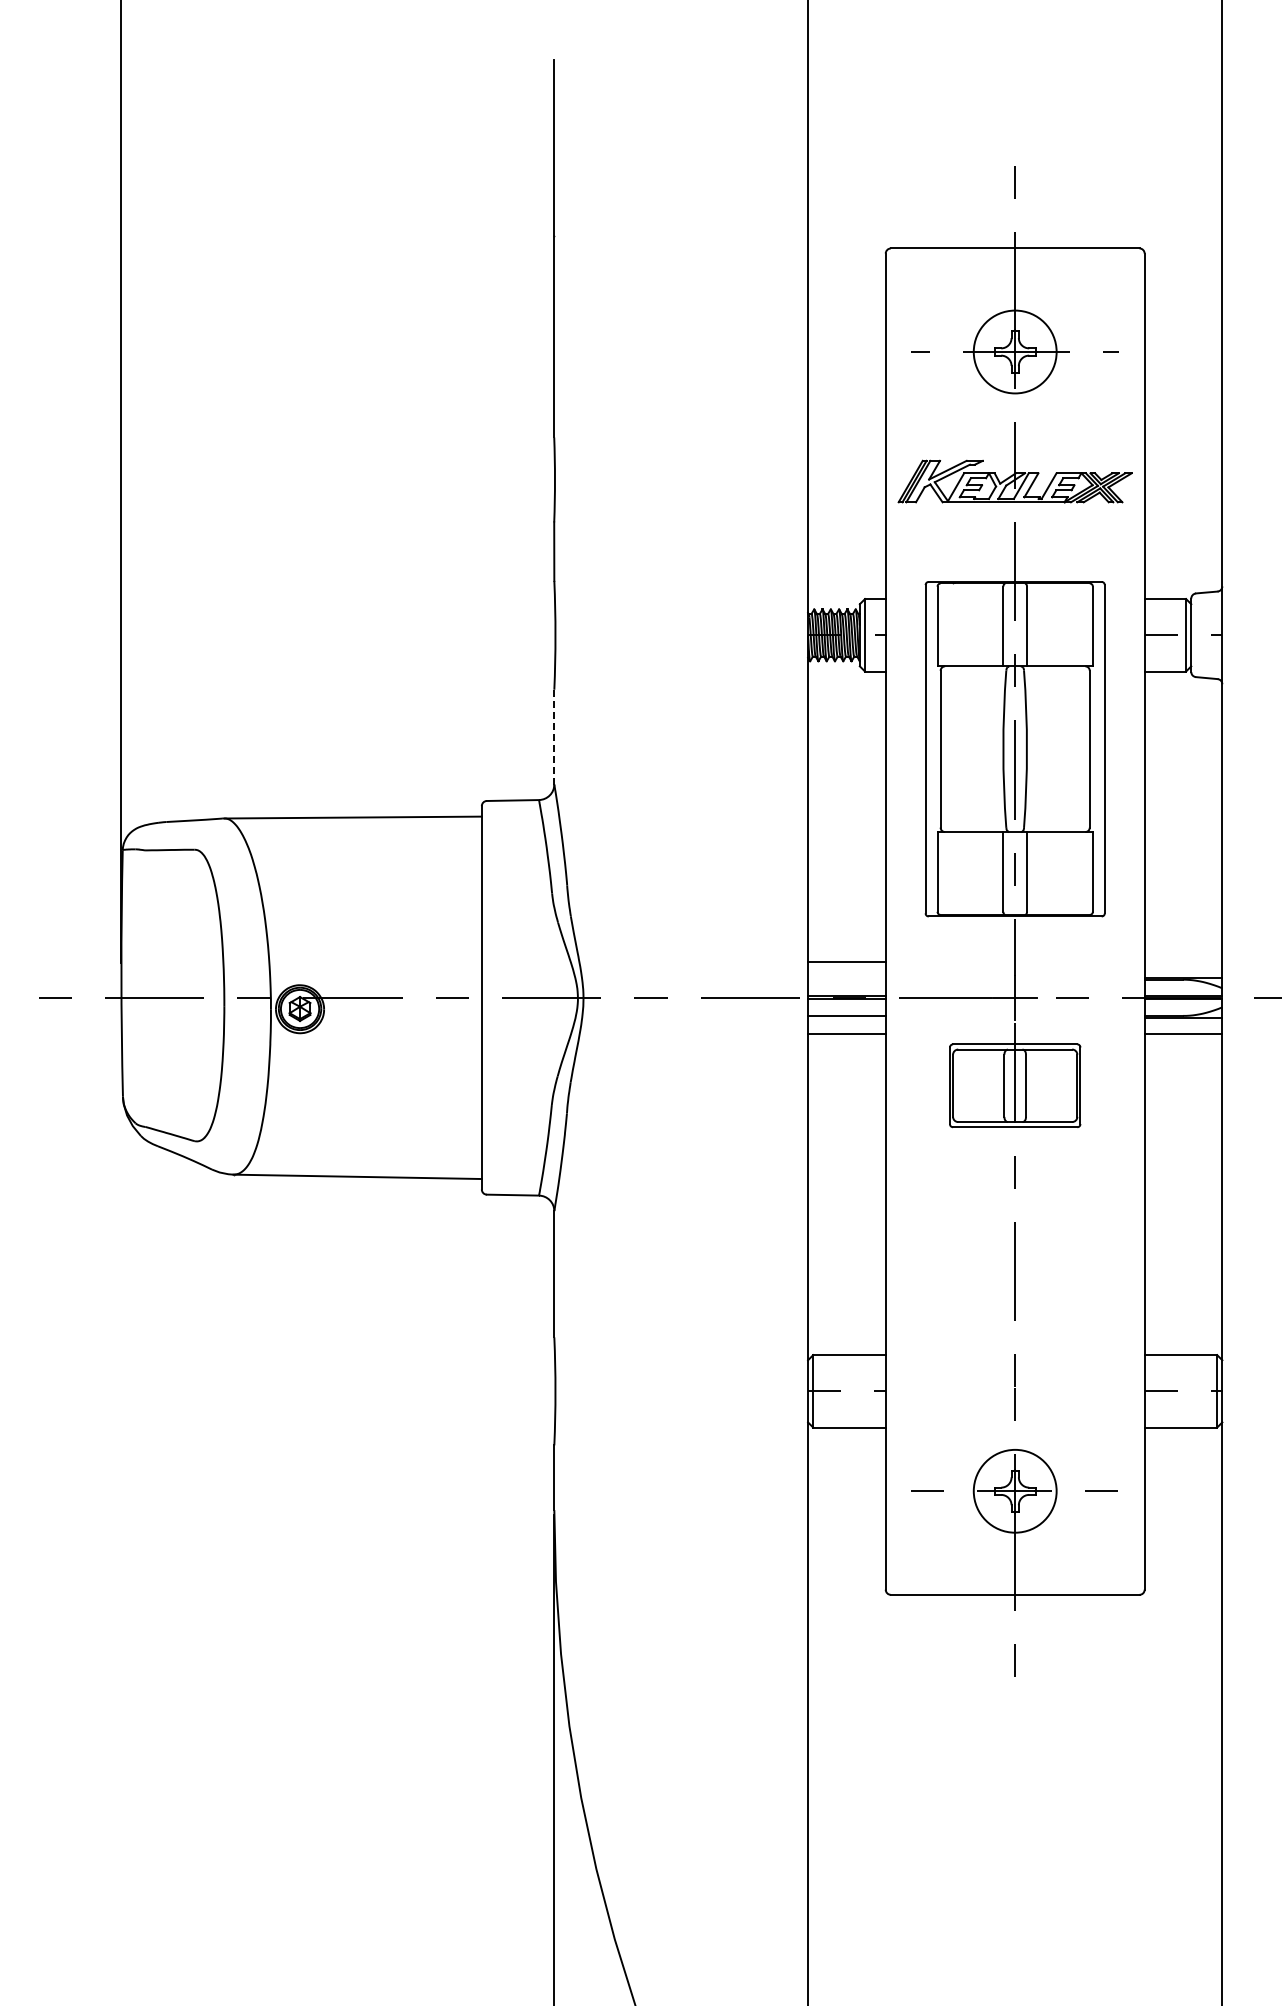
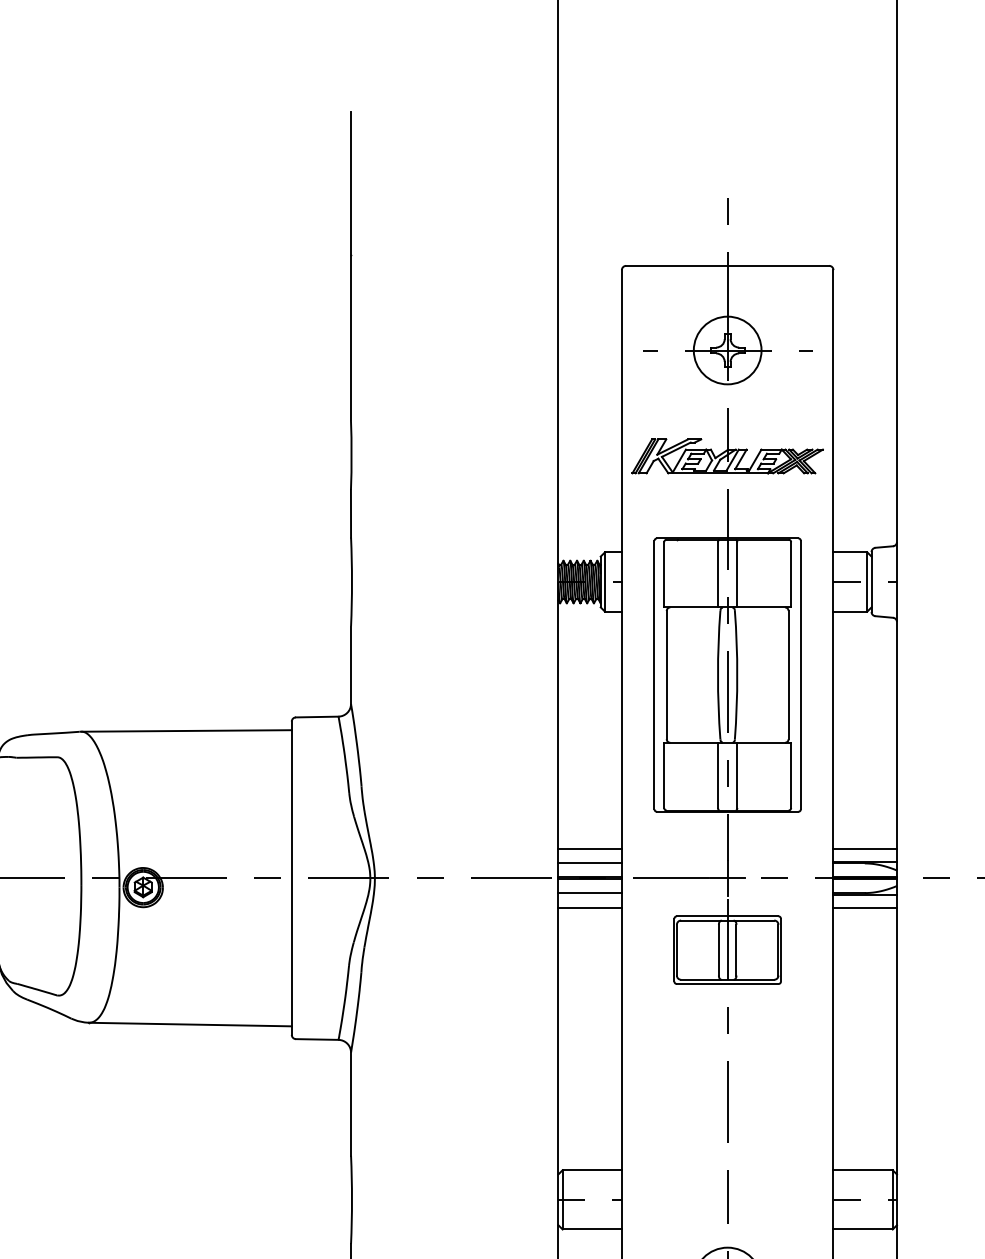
line: (554, 737) -> (351, 665), dashed -> solid
line: (1183, 961) -> (865, 848), added
line: (846, 979) -> (589, 863), added

